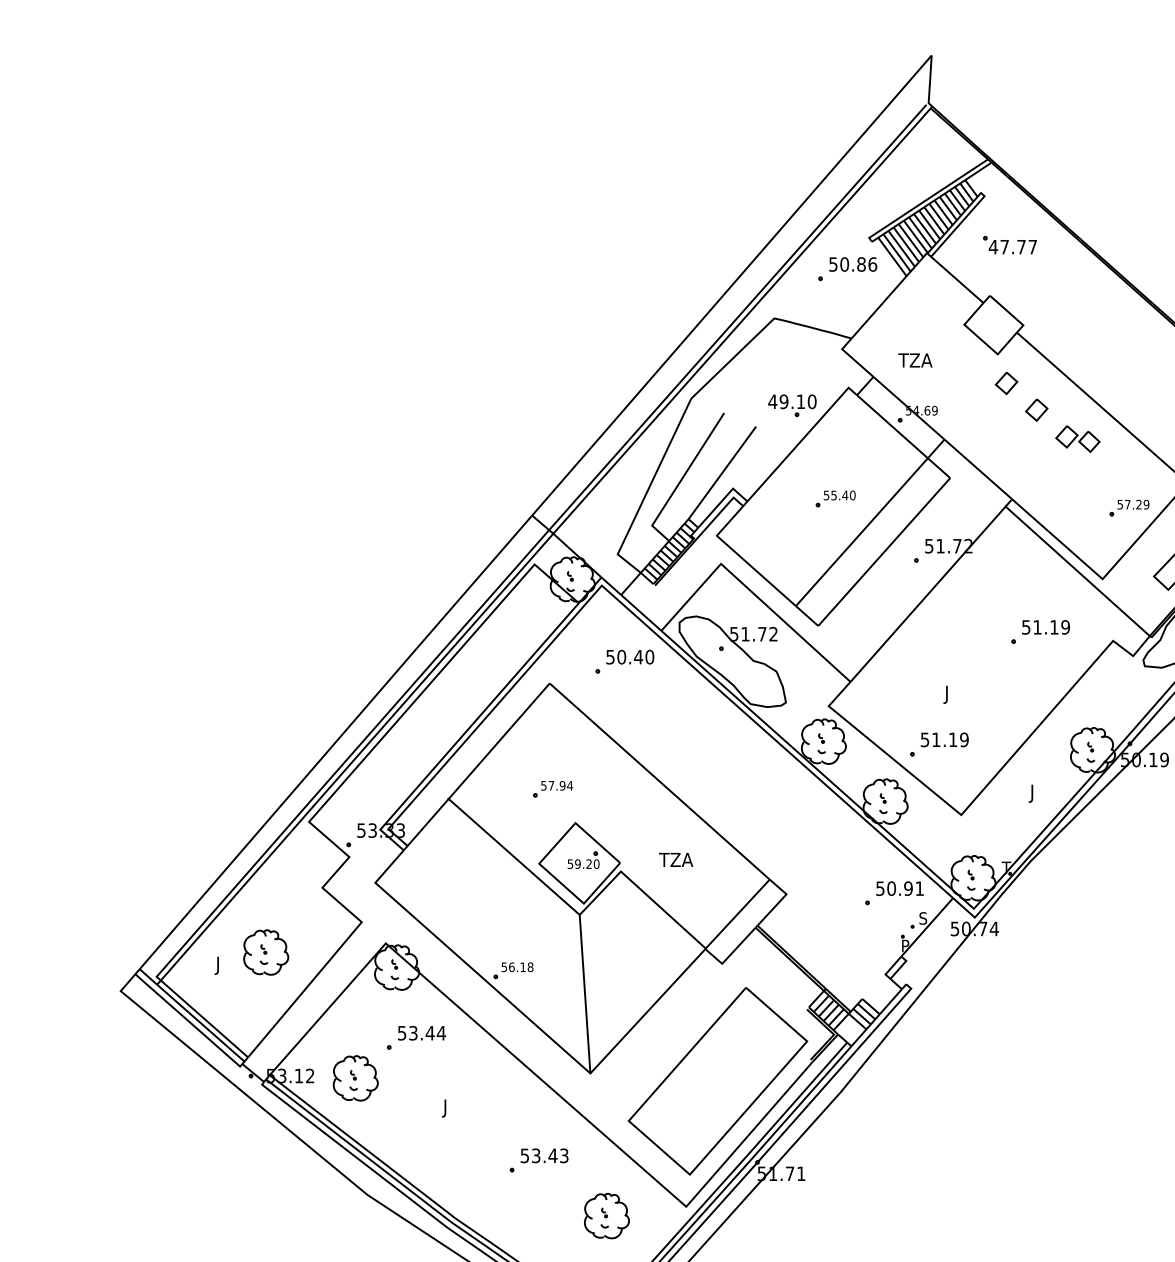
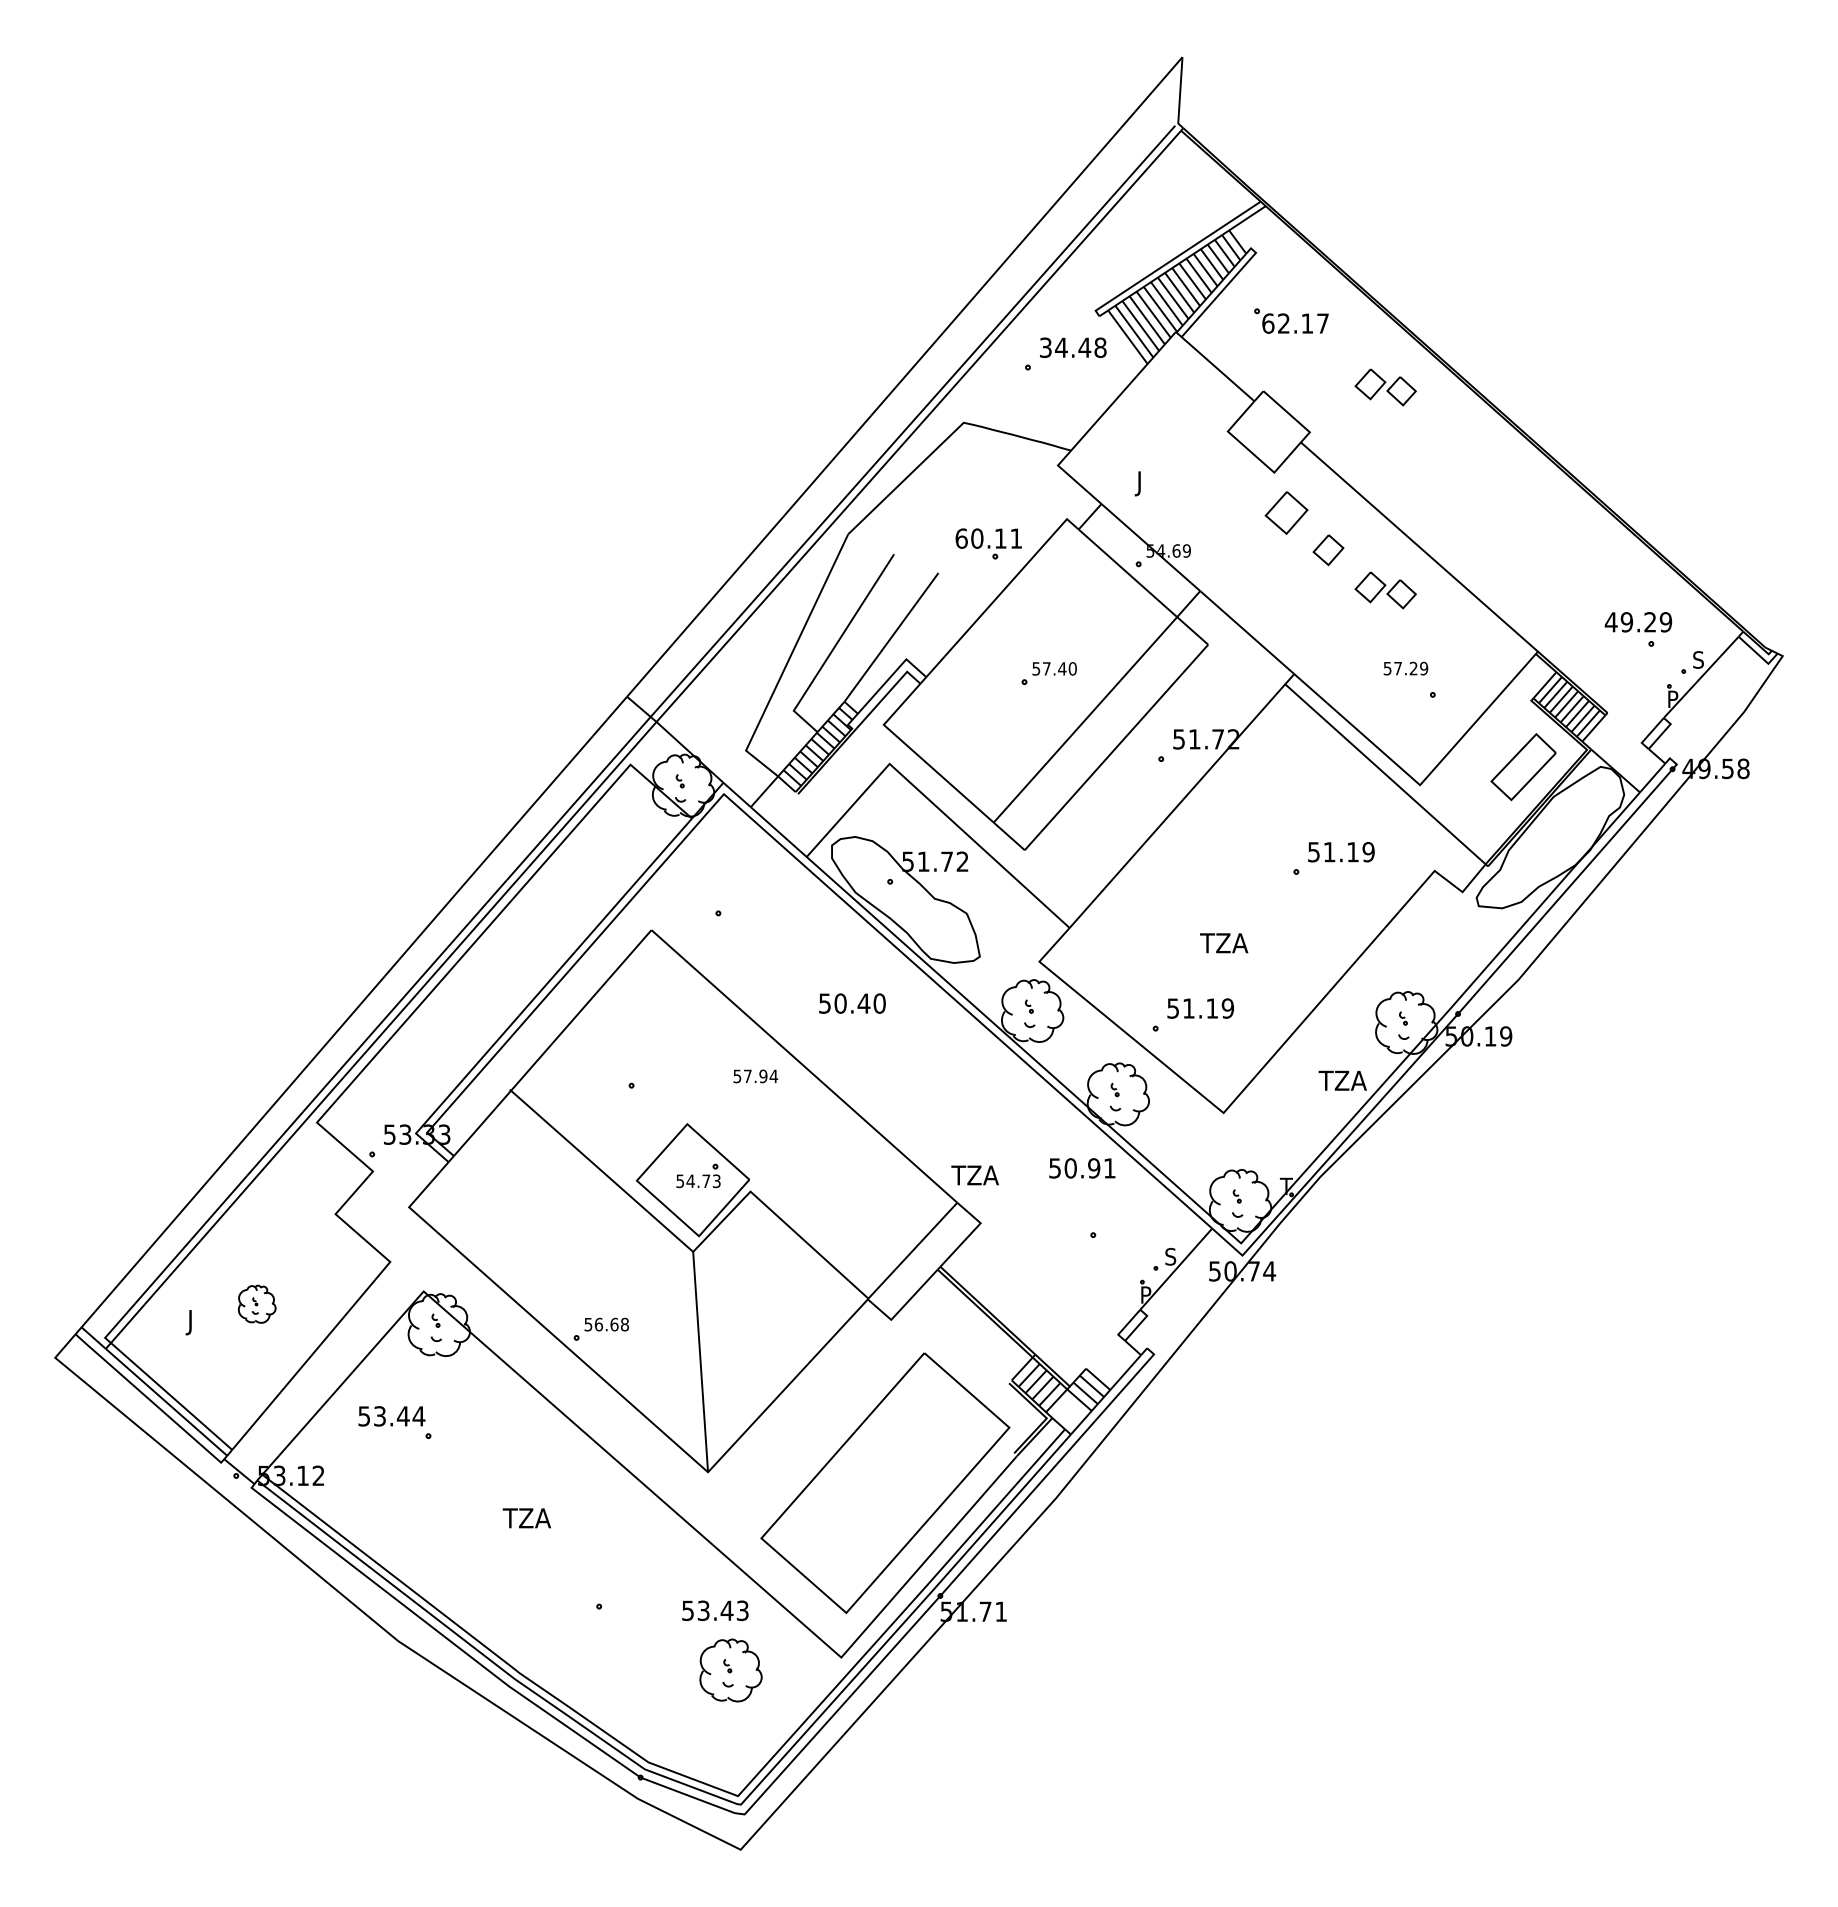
text: (1007, 247) -> (1287, 323), 47.77 -> 62.17
text: (853, 264) -> (1073, 347), 50.86 -> 34.48
part: (1077, 293) -> (1385, 387), added
text: (914, 362) -> (1158, 483), TZA -> J
part: (1006, 383) -> (1286, 512), size x1.4
text: (792, 401) -> (988, 538), 49.10 -> 60.11
text: (833, 495) -> (1046, 668), 55.40 -> 57.40
text: (1133, 504) -> (1405, 668), moved
text: (630, 657) -> (852, 1003), moved
text: (961, 694) -> (1223, 945), J -> TZA
text: (556, 785) -> (755, 1076), moved
text: (1046, 793) -> (1341, 1083), J -> TZA
text: (675, 859) -> (974, 1175), moved
text: (587, 864) -> (703, 1181), 59.20 -> 54.73
text: (900, 888) -> (1082, 1168), moved
part: (265, 952) -> (256, 1304), size x0.6
text: (523, 967) -> (614, 1324), 56.18 -> 56.68
text: (421, 1033) -> (391, 1416), moved
part: (355, 1077) -> (381, 1478), removed
text: (459, 1108) -> (525, 1520), J -> TZA
text: (544, 1155) -> (715, 1610), moved

